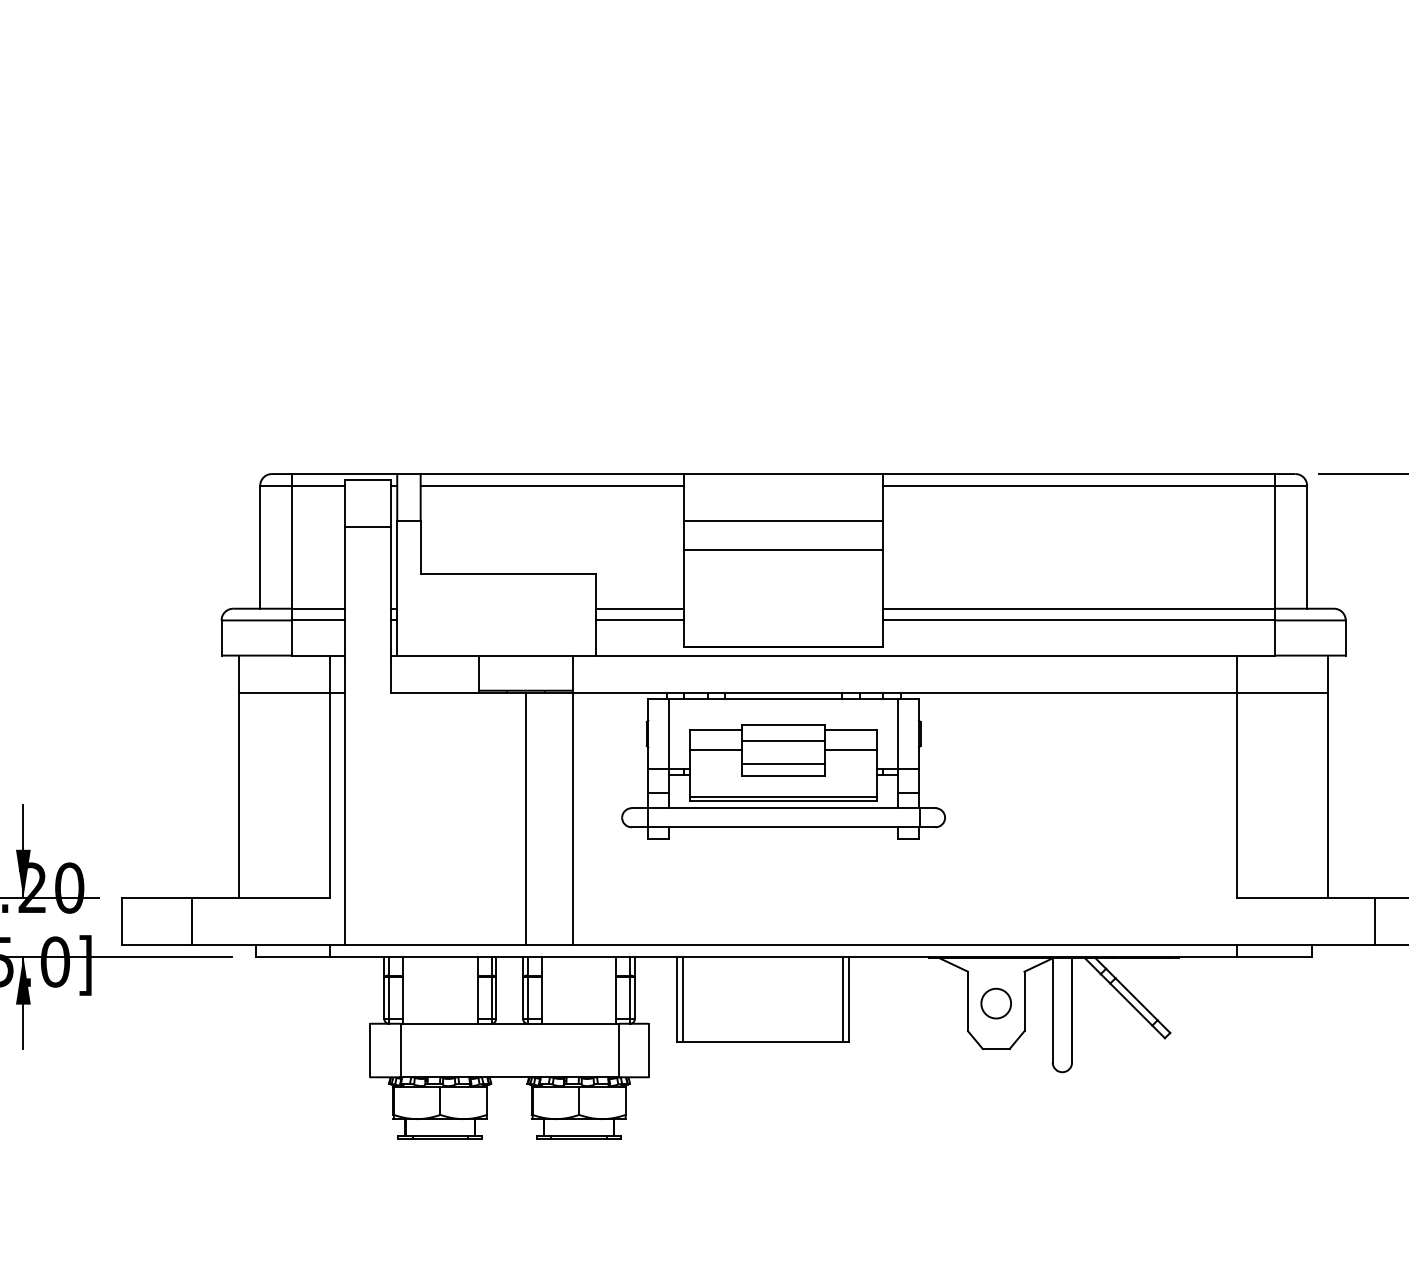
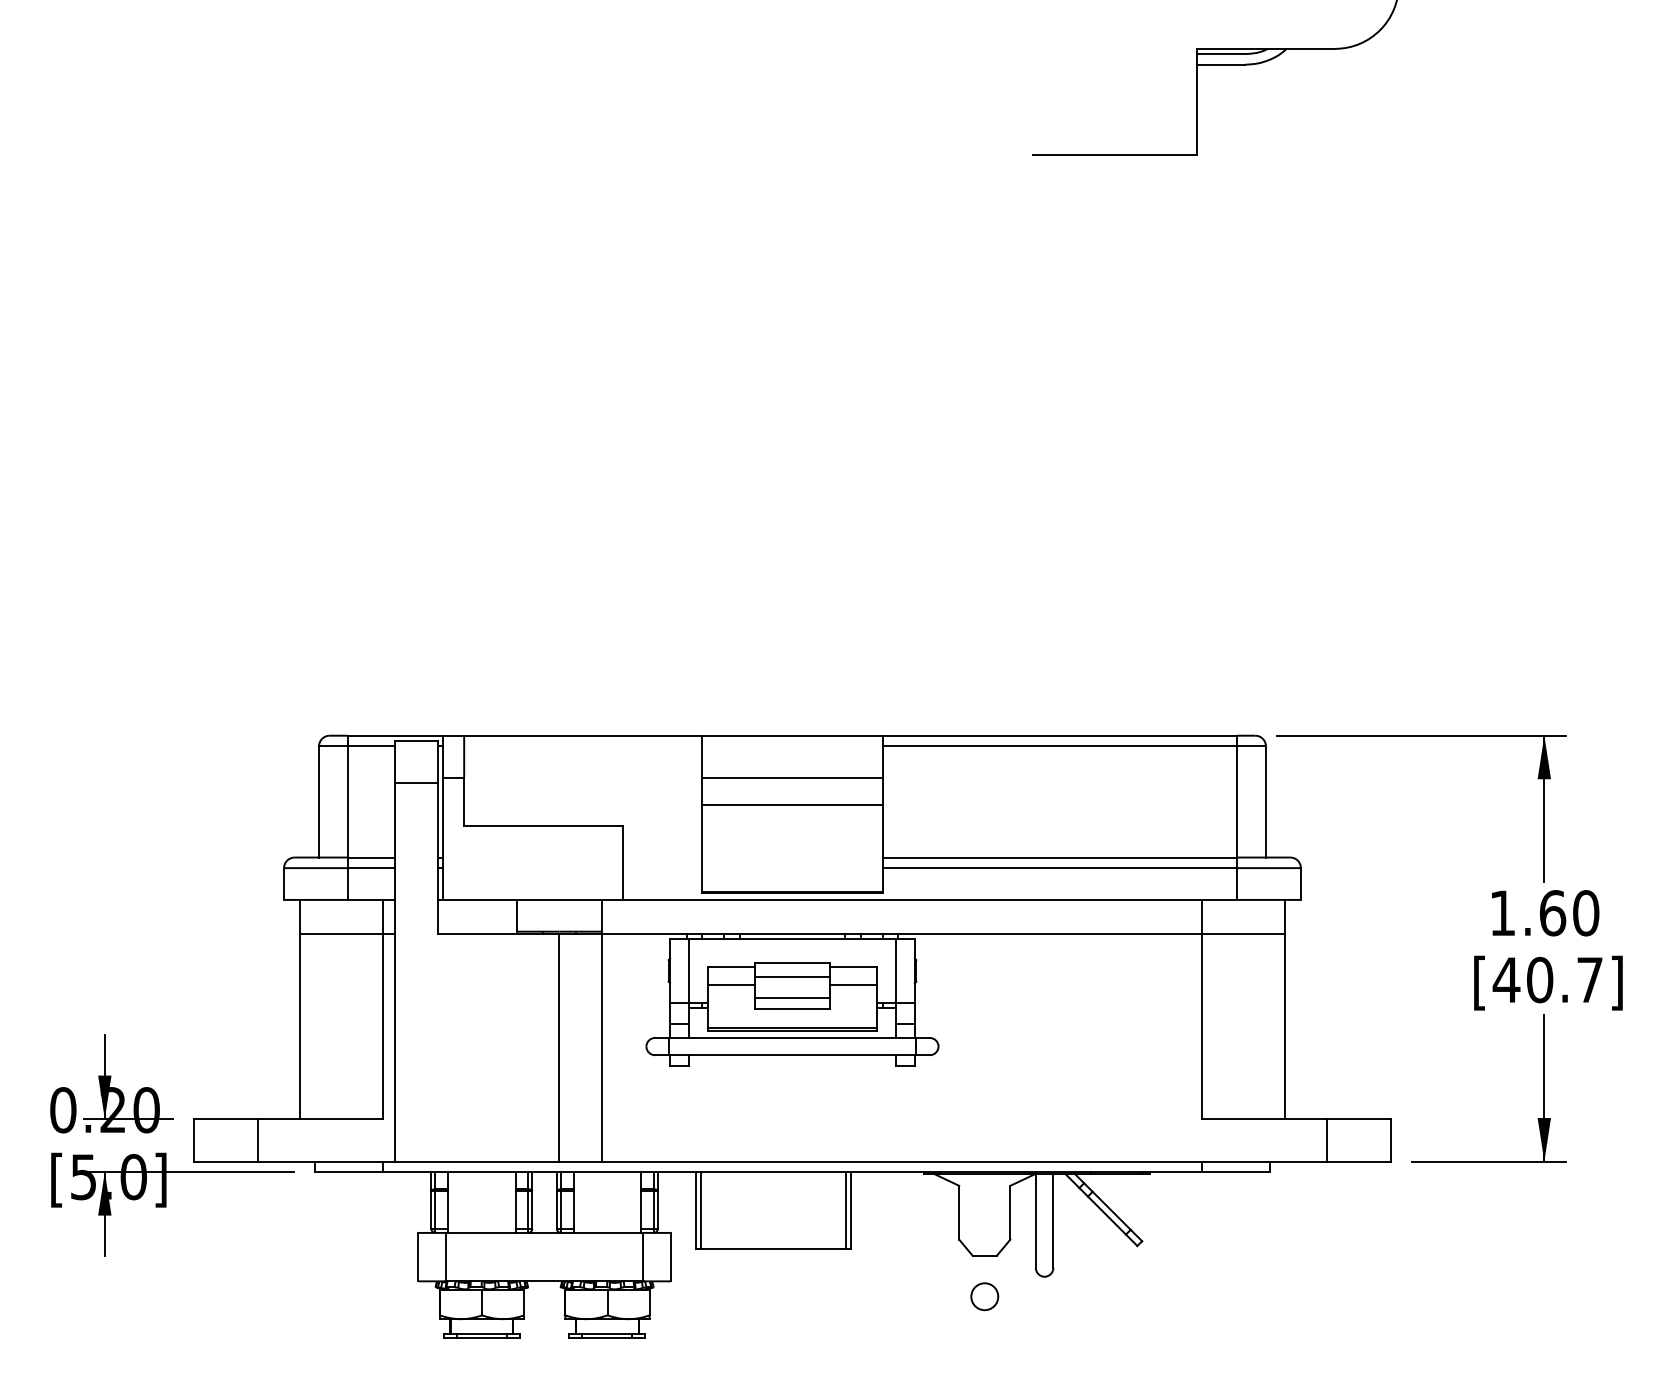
line: (552, 485) -> (583, 746), removed
line: (639, 608) -> (662, 857), removed
line: (639, 620) -> (662, 868), removed
circle: (995, 1003) -> (984, 1296), moved

